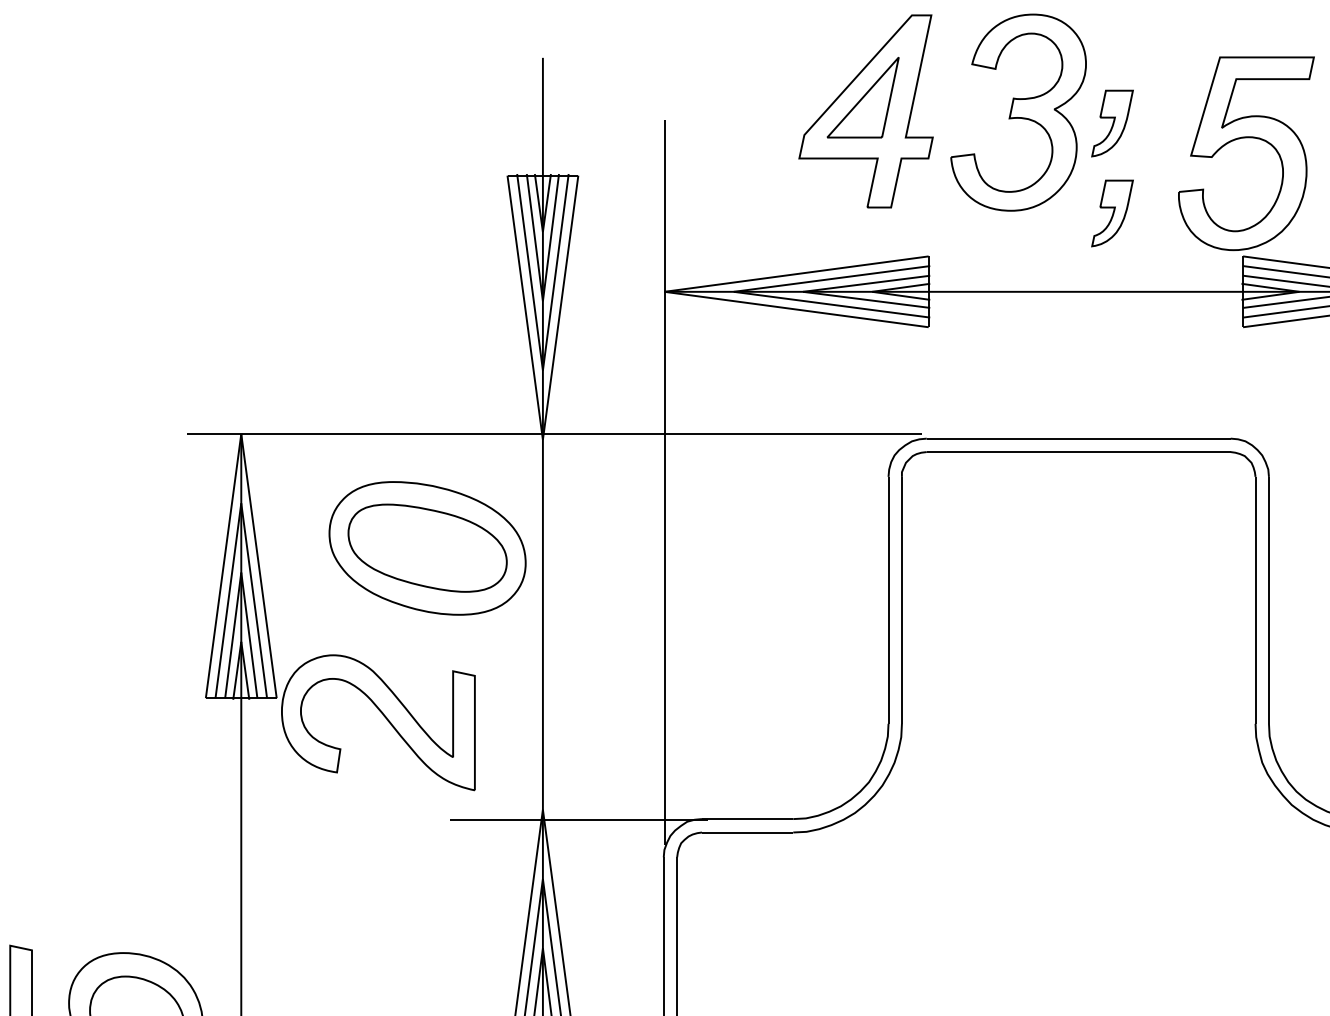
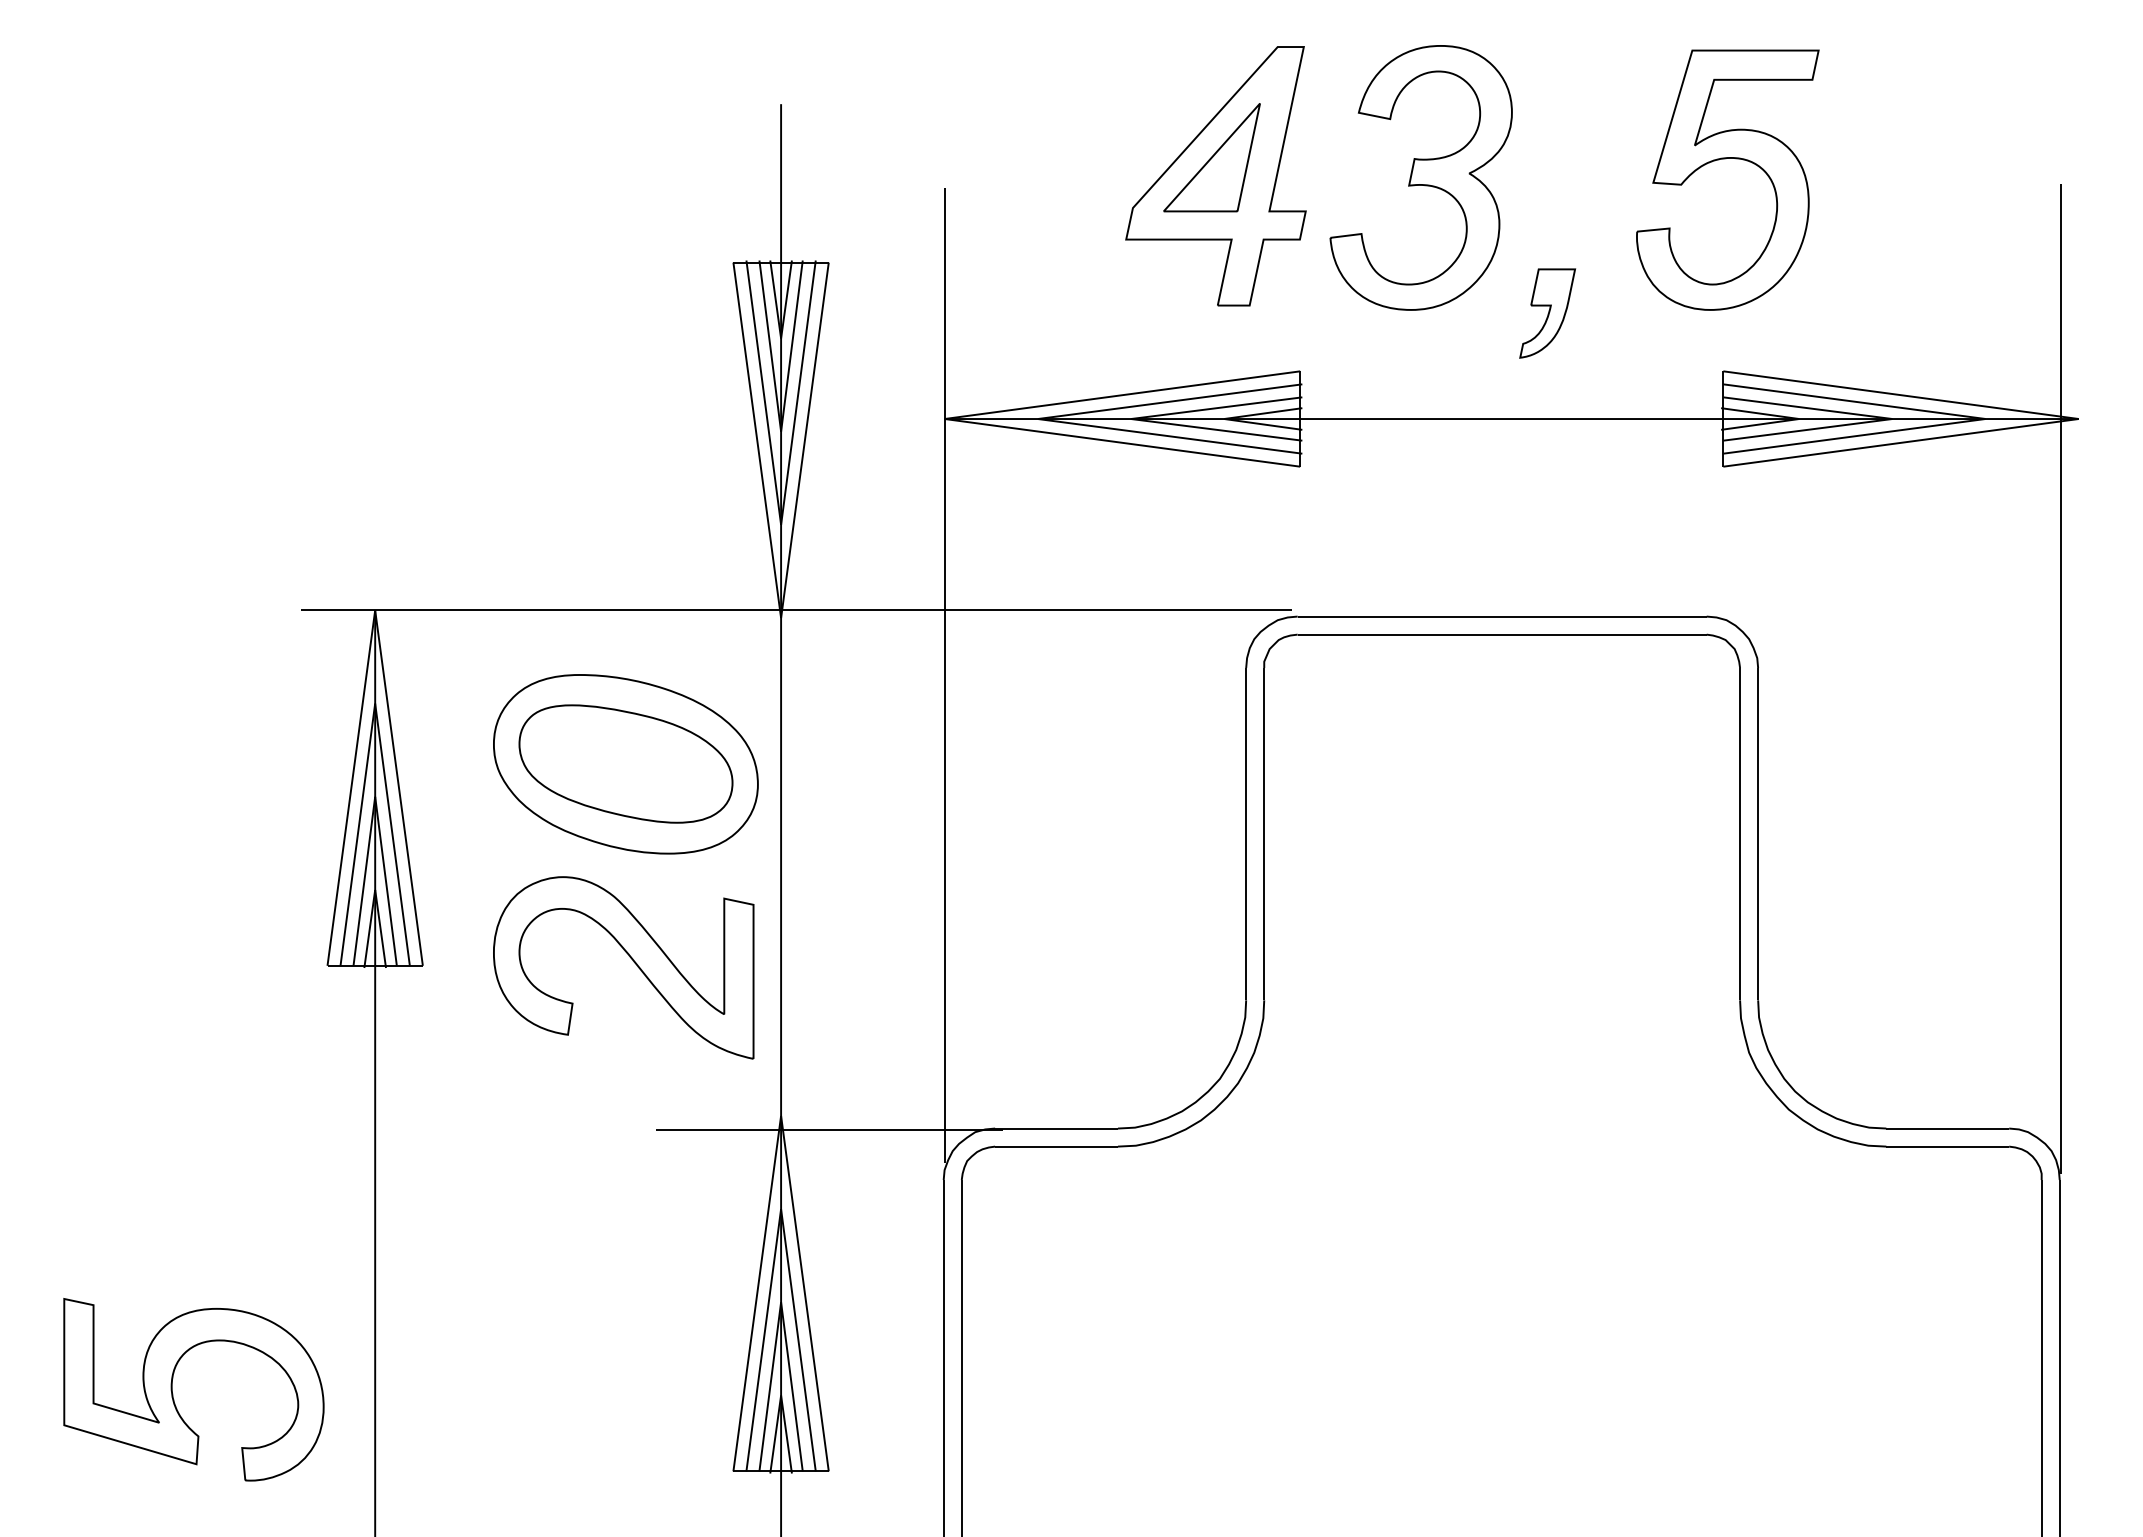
part: (1112, 123) -> (1547, 192), removed
part: (1244, 138) -> (1725, 159), moved
part: (385, 718) -> (633, 962), moved

